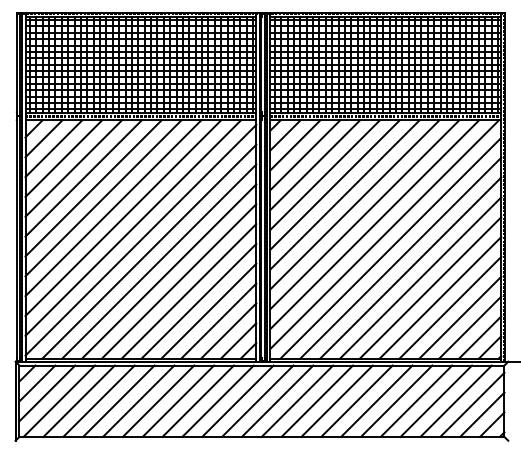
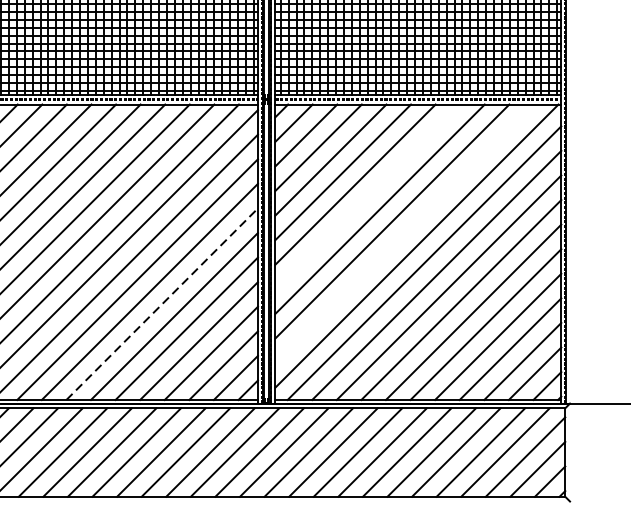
line: (344, 194) -> (367, 196), removed
line: (374, 224) -> (404, 233), removed
line: (179, 281) -> (162, 304), solid -> dashed

